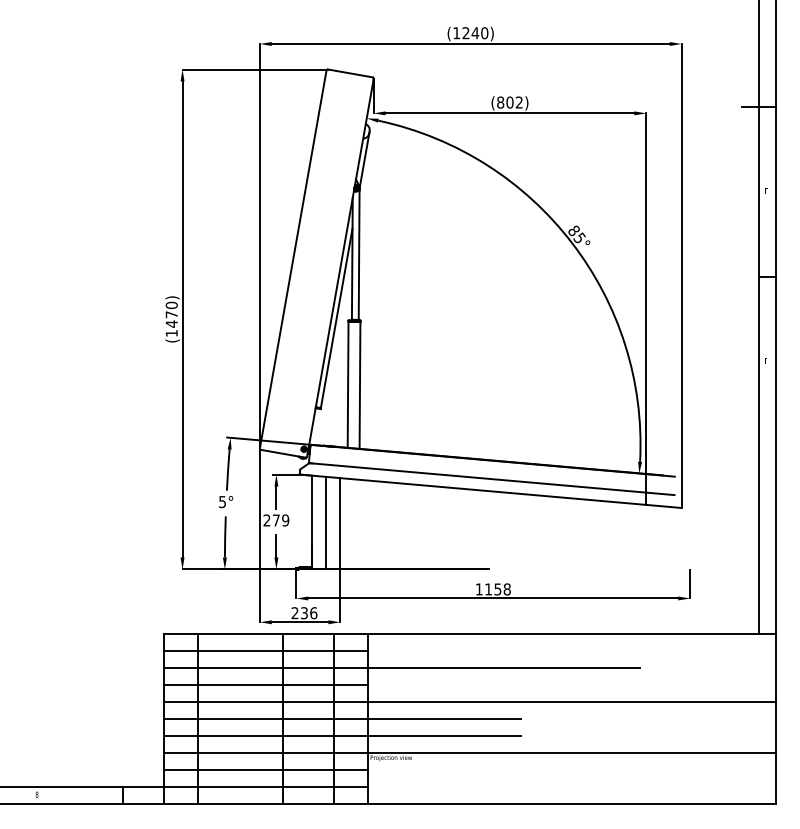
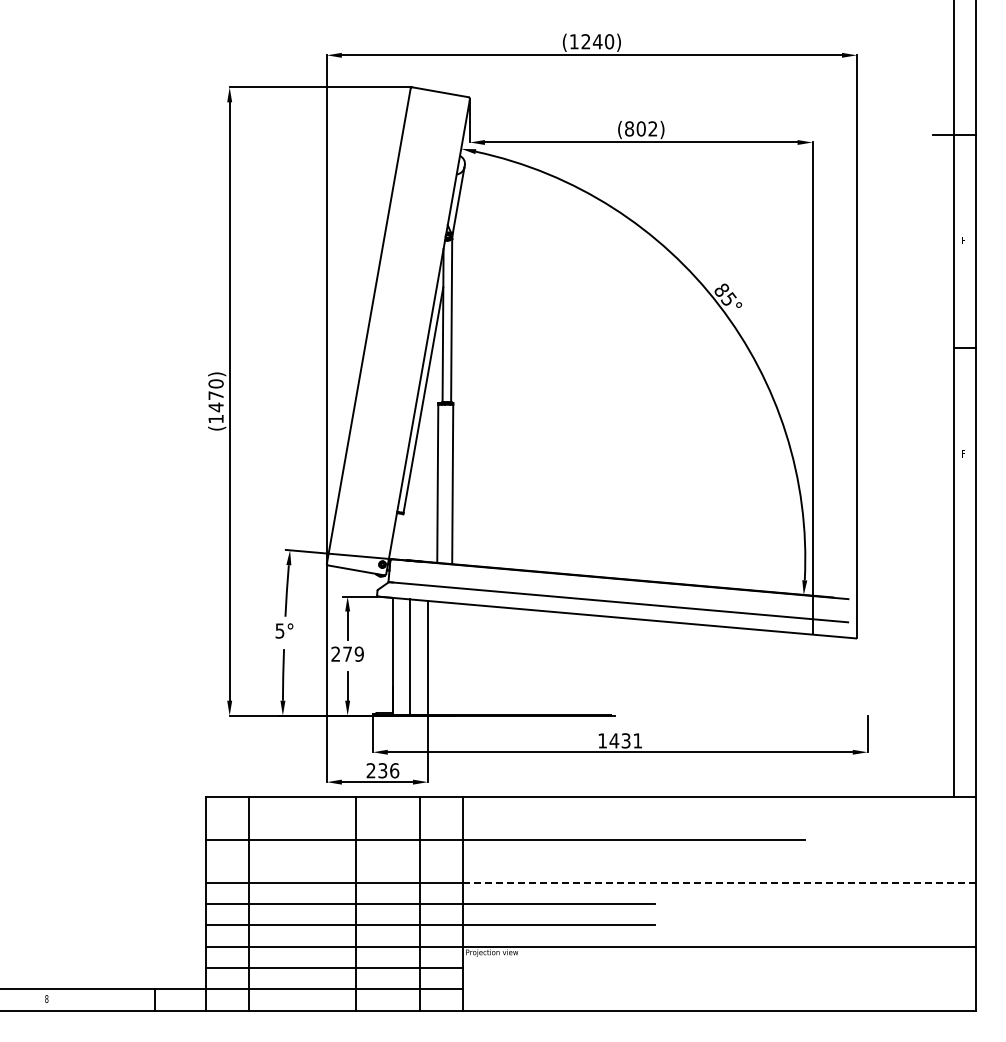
text: (497, 589) -> (625, 740), 1158 -> 1431
line: (265, 651) -> (334, 818), removed
line: (265, 685) -> (334, 861), removed
line: (572, 702) -> (719, 882), solid -> dashed

